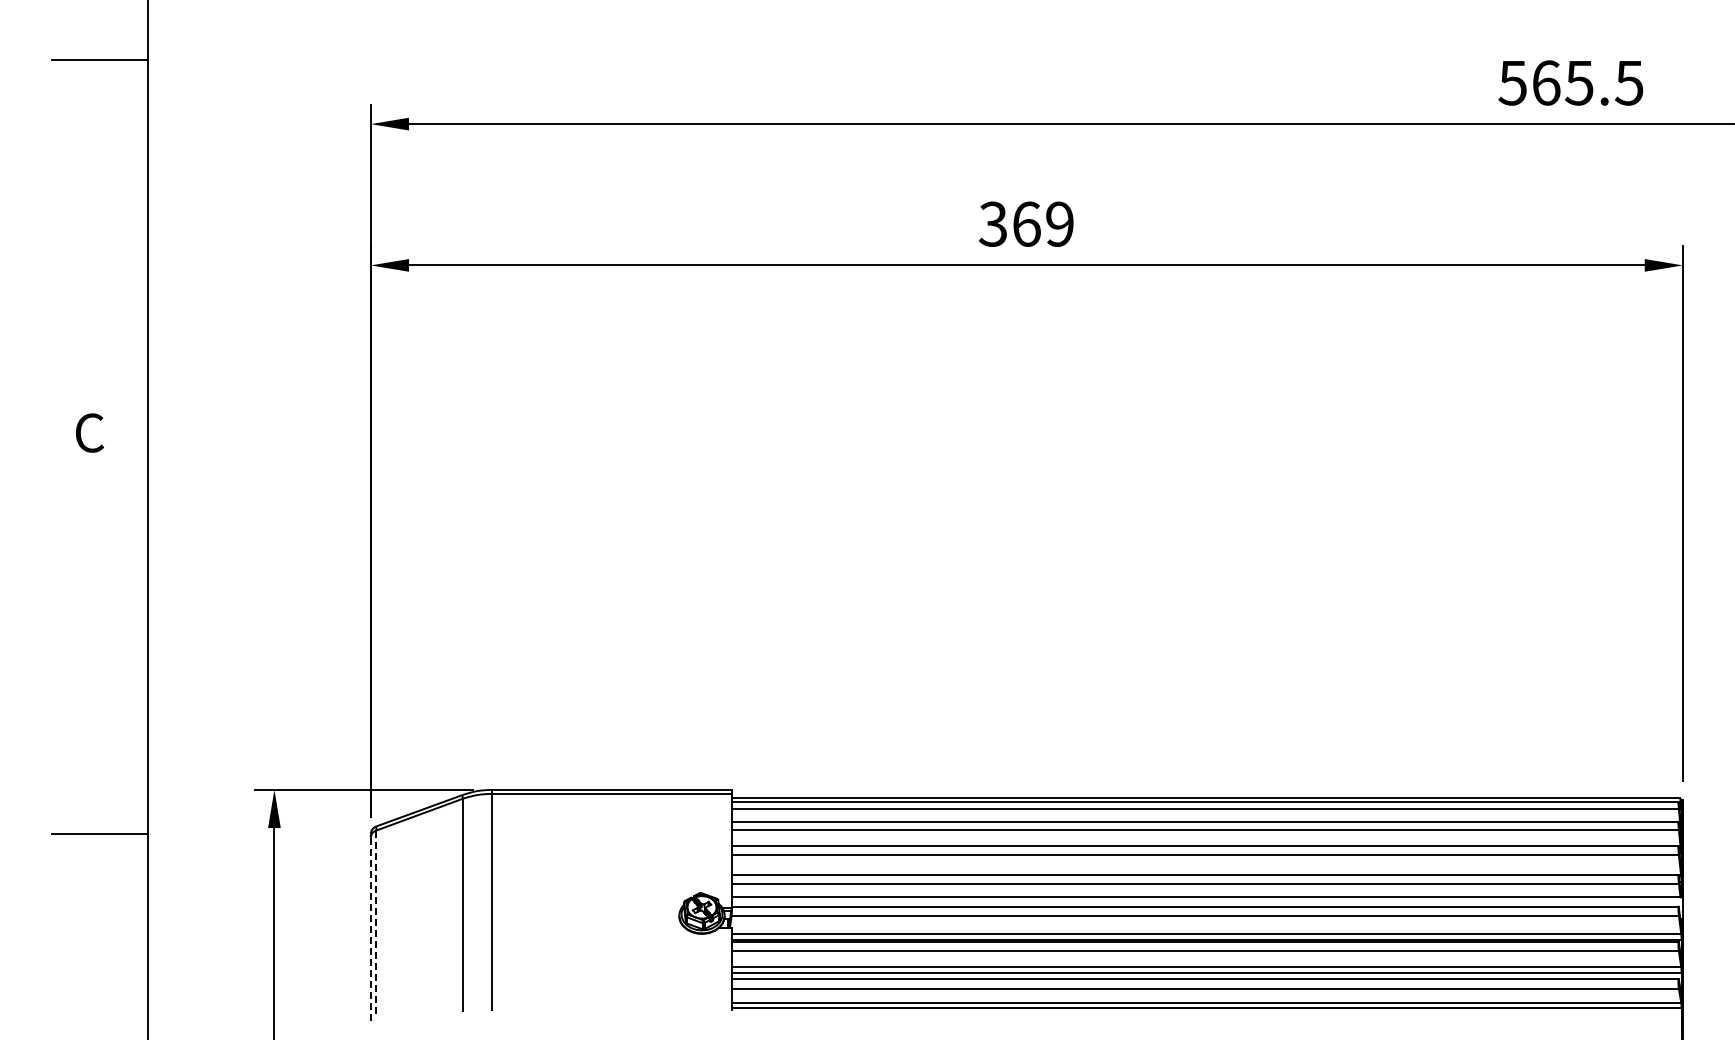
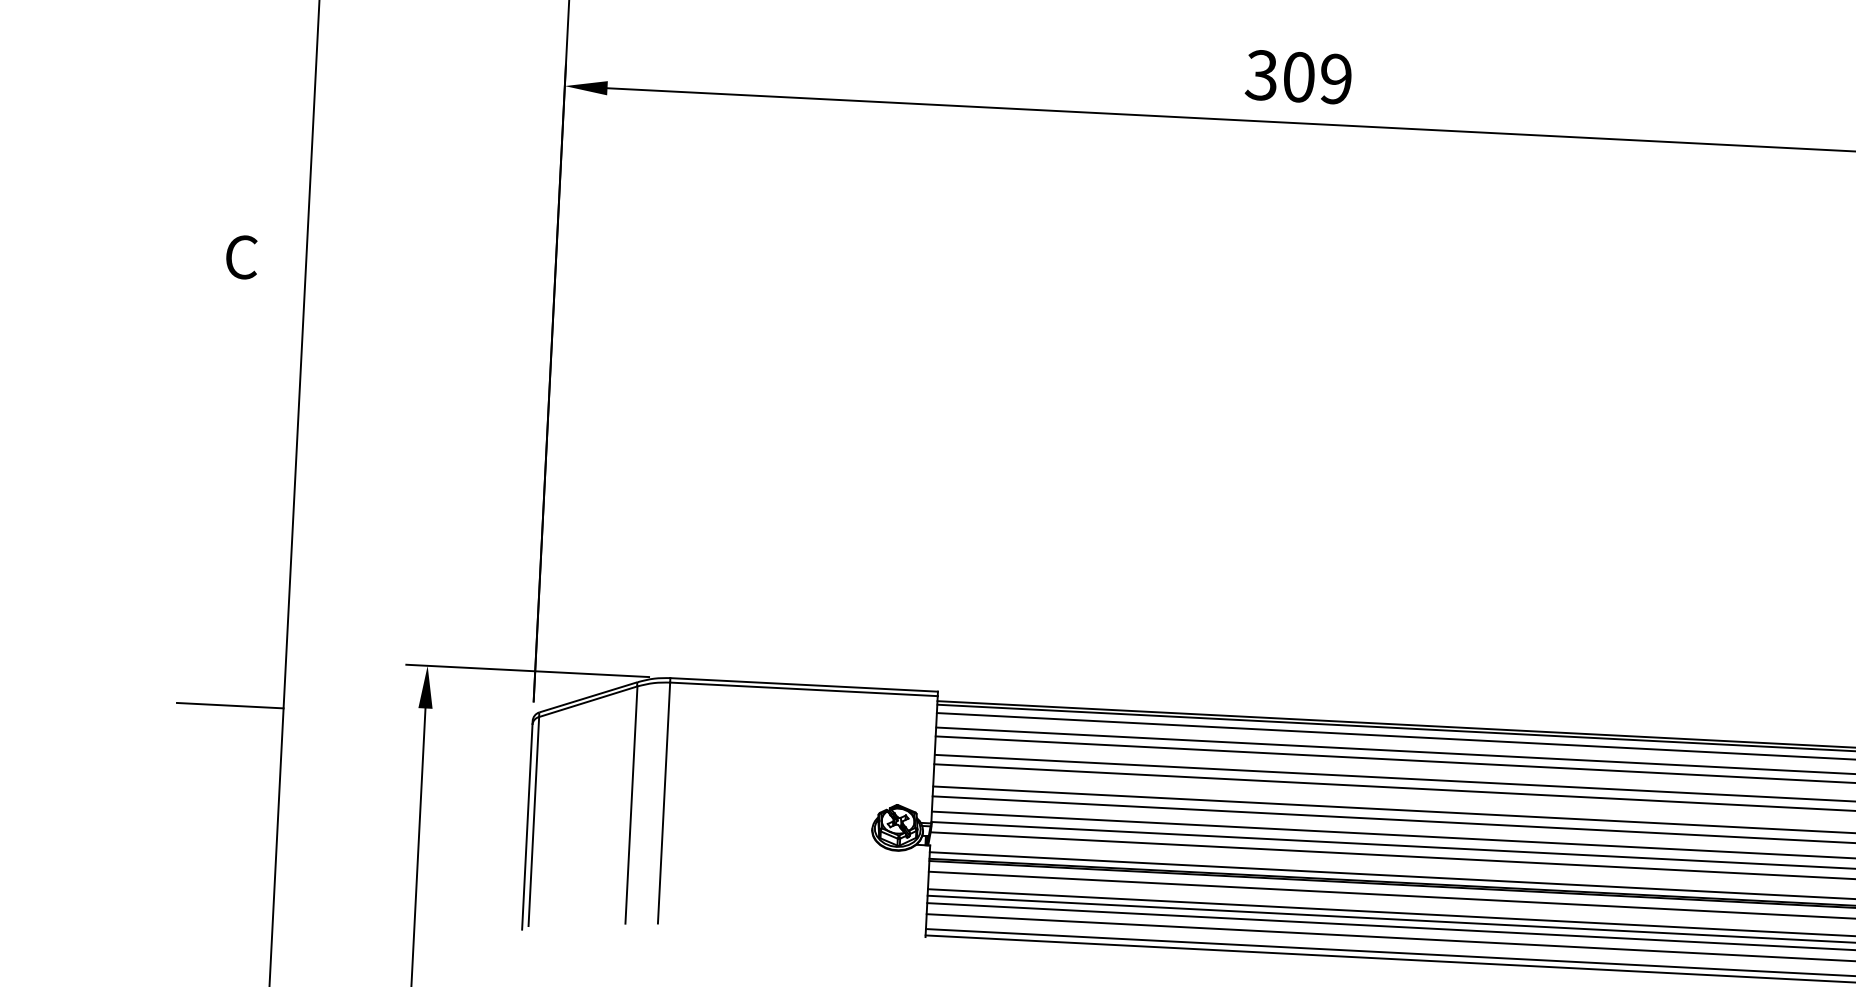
text: (1026, 223) -> (1298, 76), 369 -> 309
line: (376, 924) -> (533, 821), dashed -> solid
line: (370, 929) -> (526, 827), dashed -> solid

